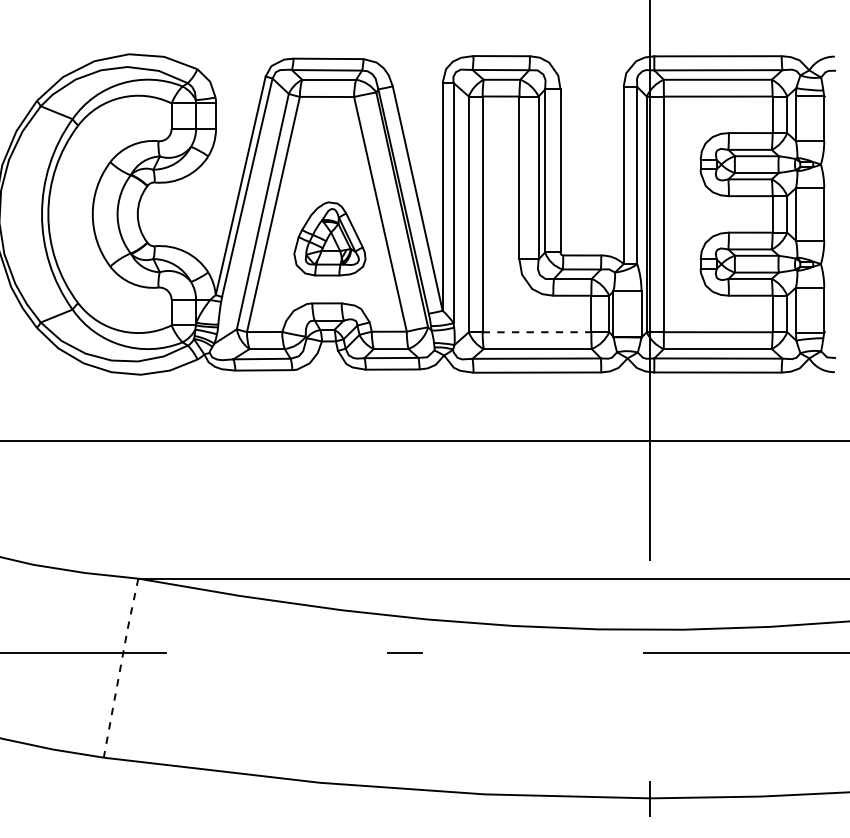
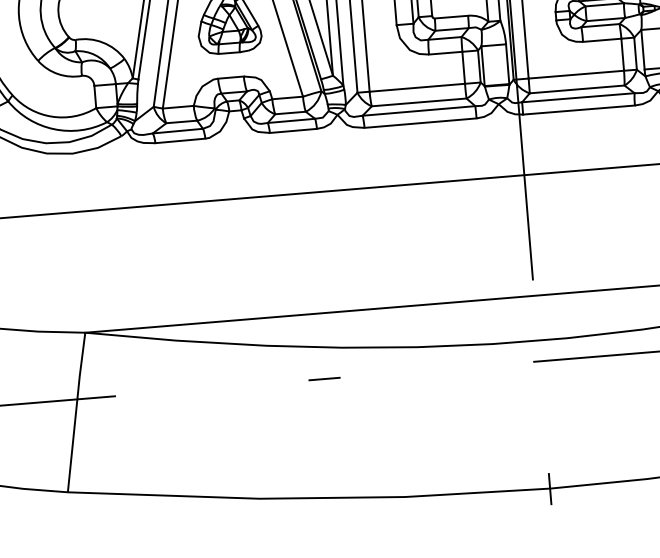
line: (537, 332) -> (417, 87), dashed -> solid
line: (120, 667) -> (76, 411), dashed -> solid

